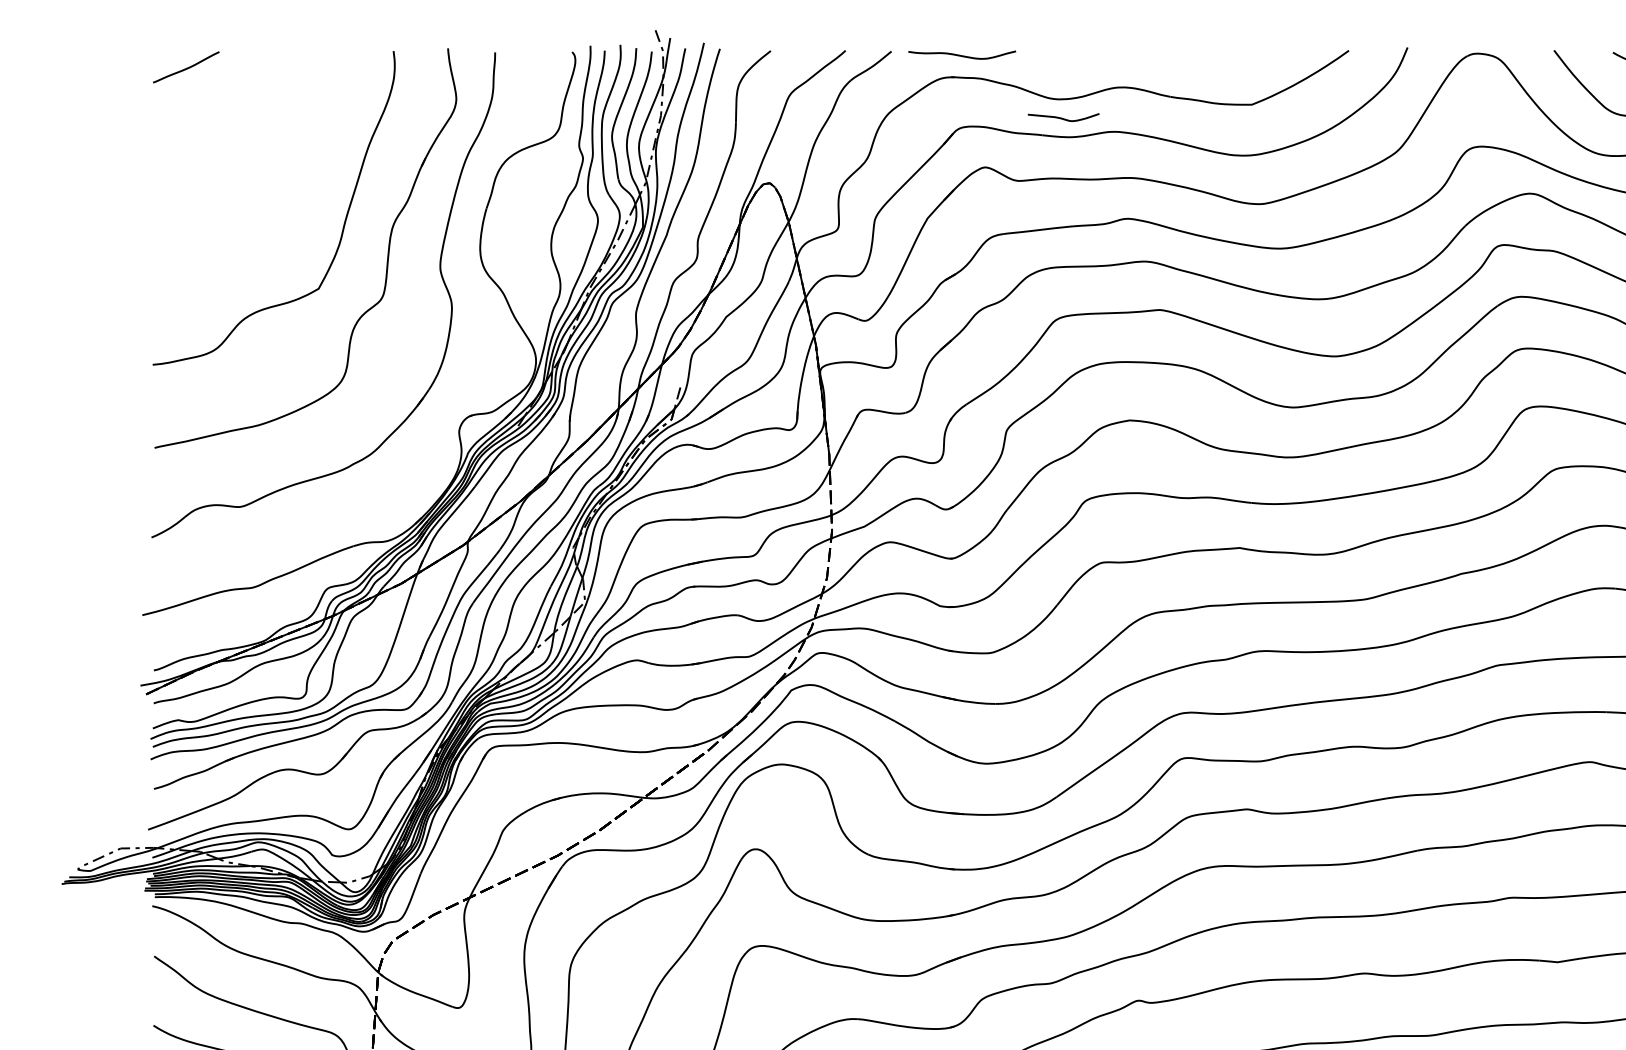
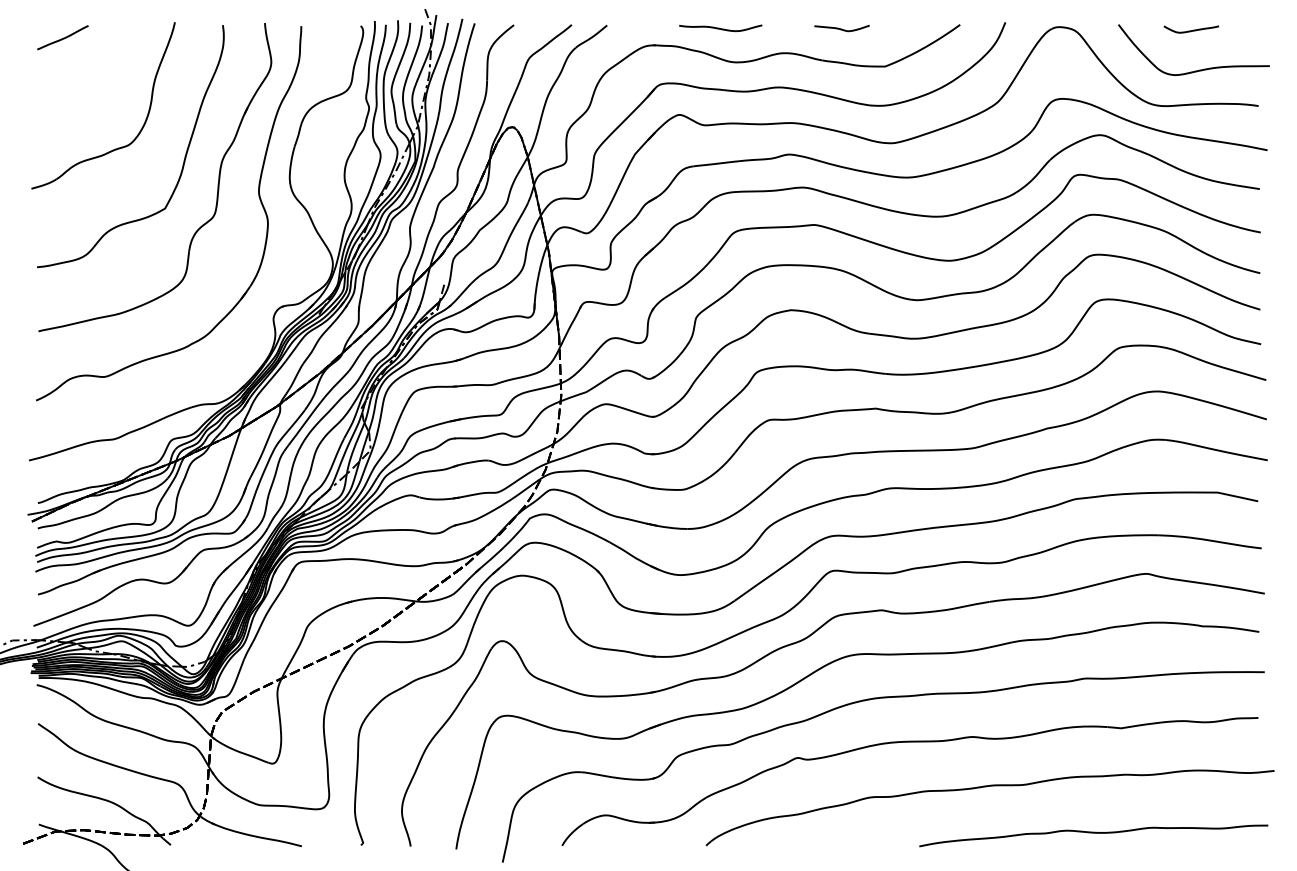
curve: (961, 55) -> (720, 28), moved
curve: (1062, 117) -> (841, 28), moved
part: (289, 181) -> (142, 125), added

